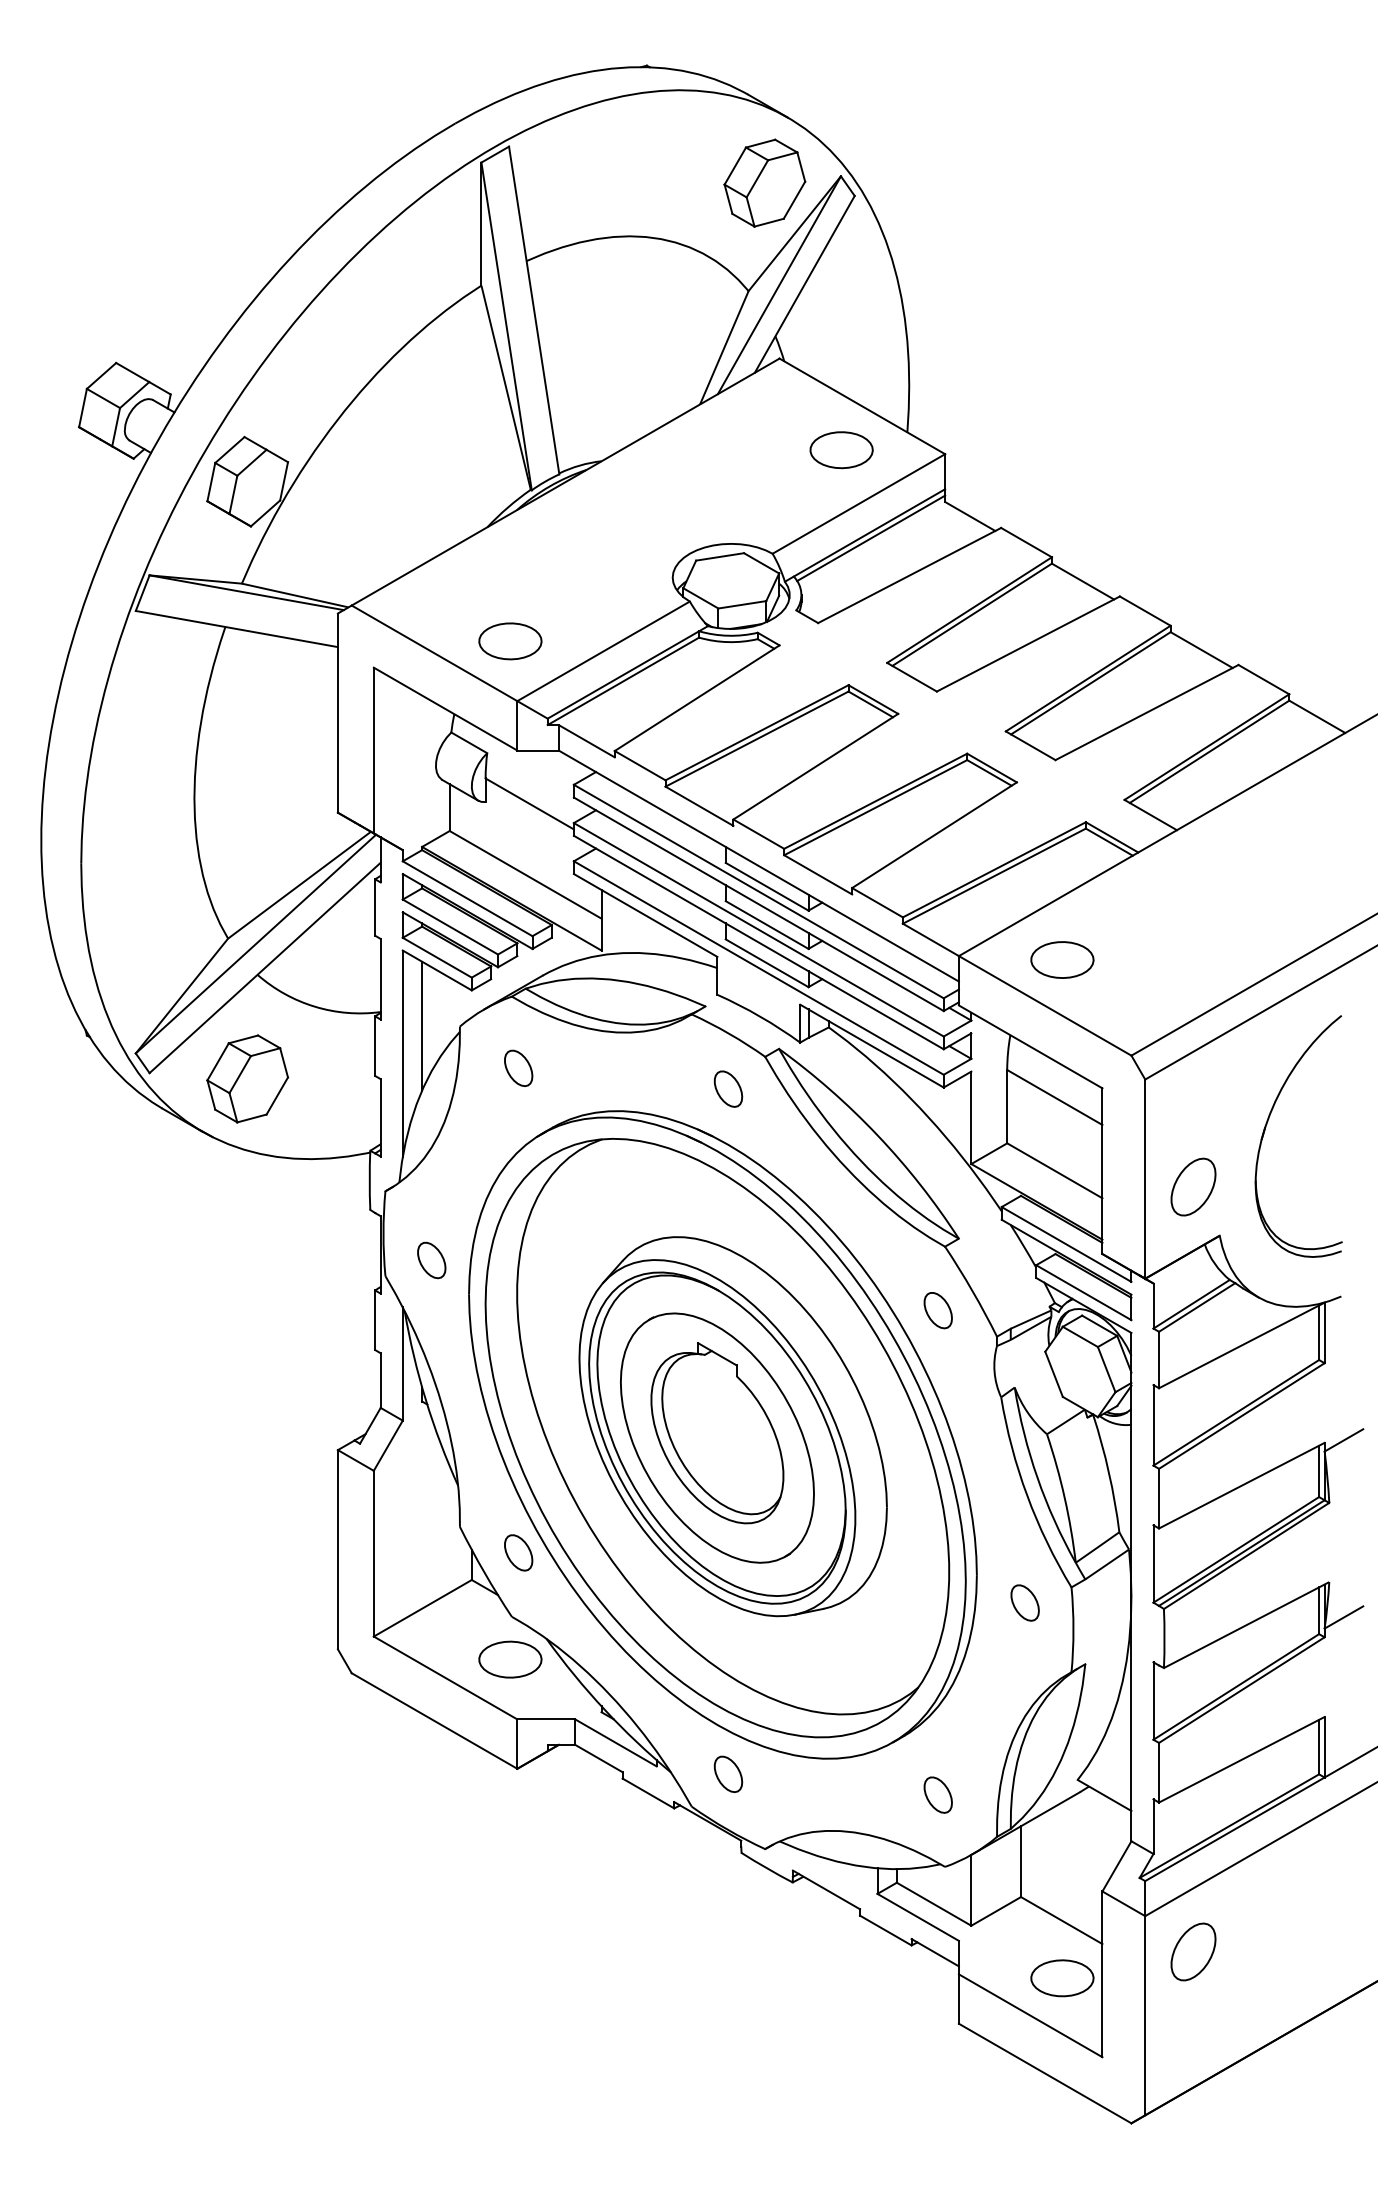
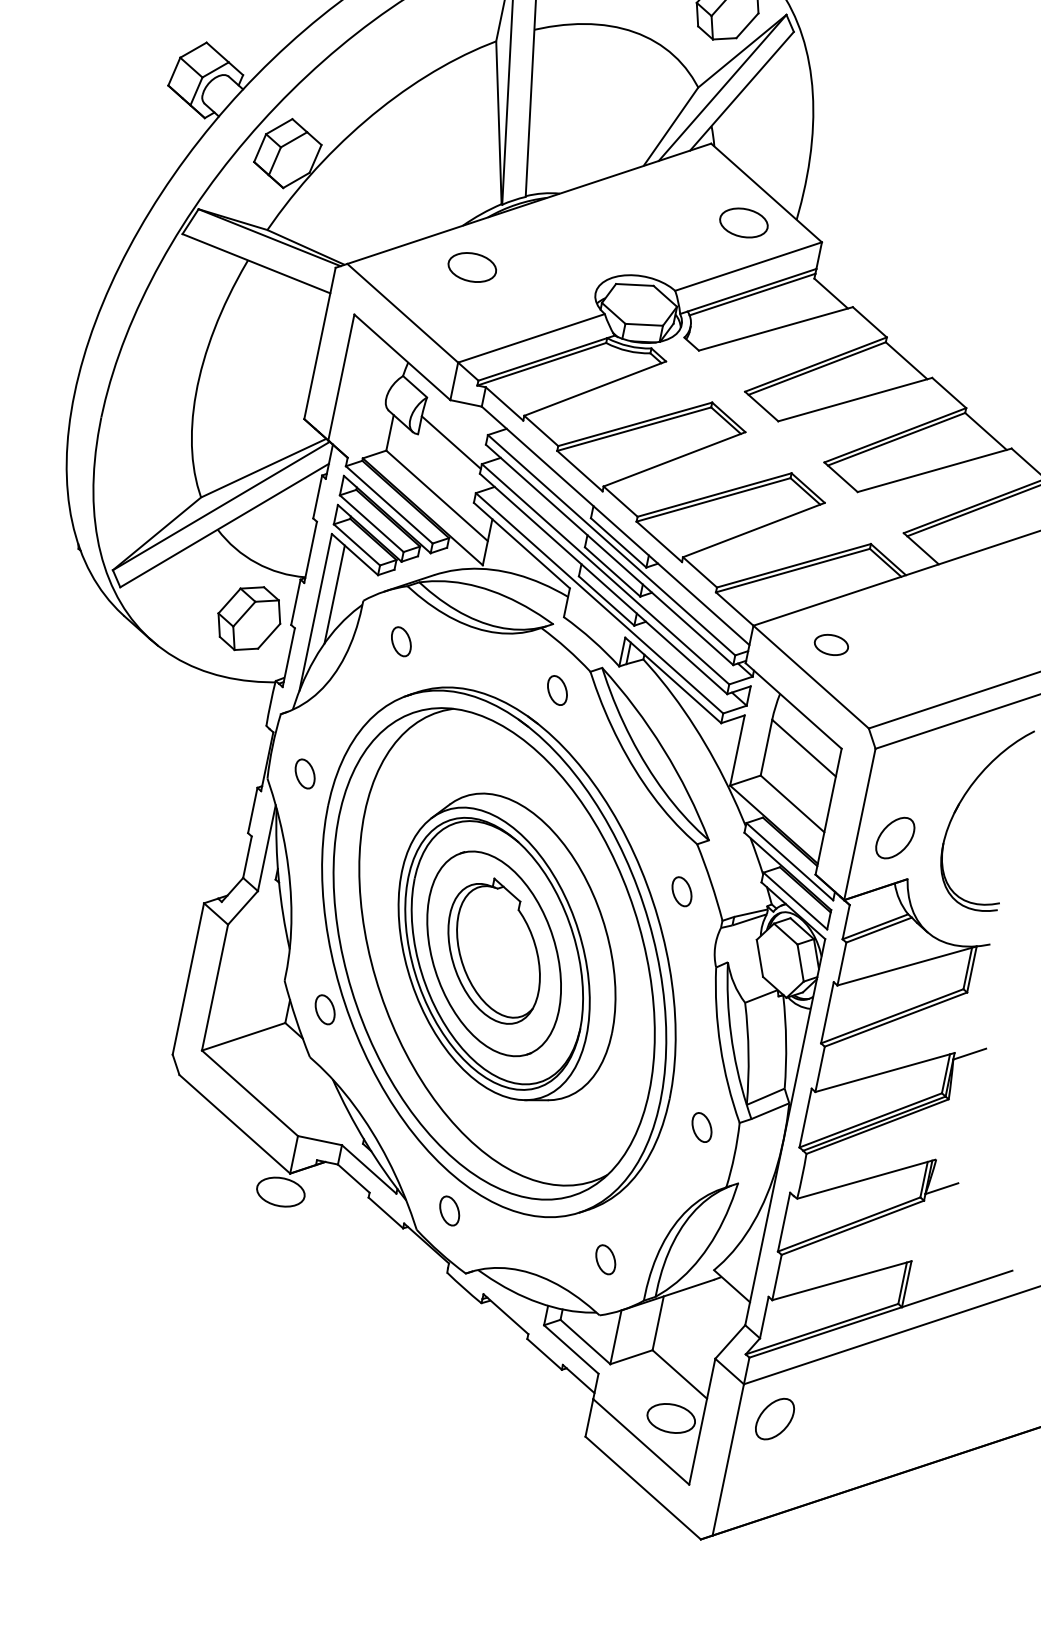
part: (510, 641) -> (472, 267), moved
part: (1062, 959) -> (831, 644), size x0.7
part: (247, 1078) -> (249, 618), moved
part: (510, 1659) -> (280, 1192), moved

